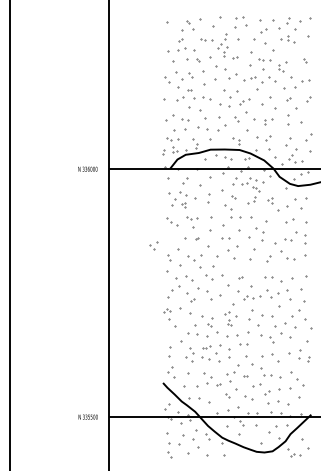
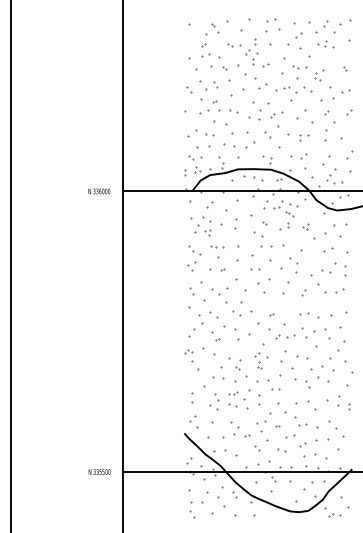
part: (153, 246) -> (191, 266), moved
part: (300, 256) -> (339, 290), size x0.62

